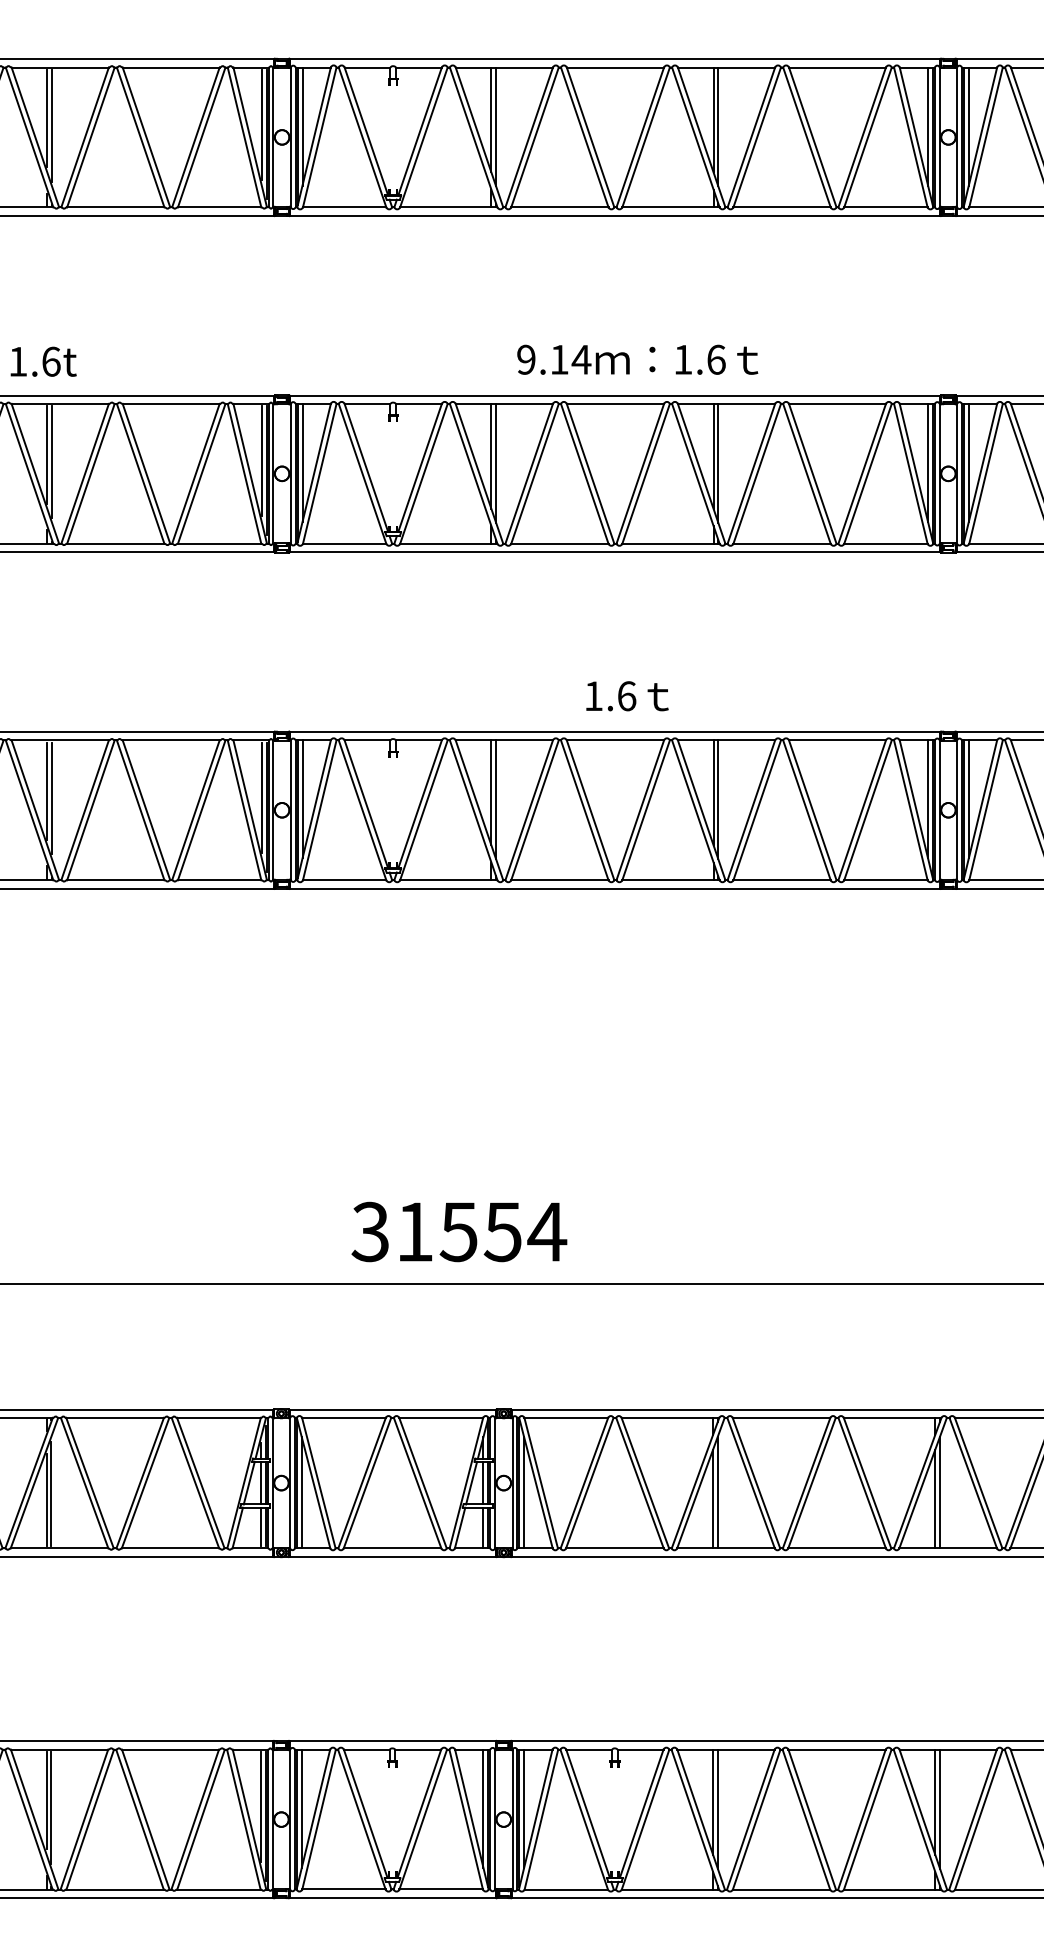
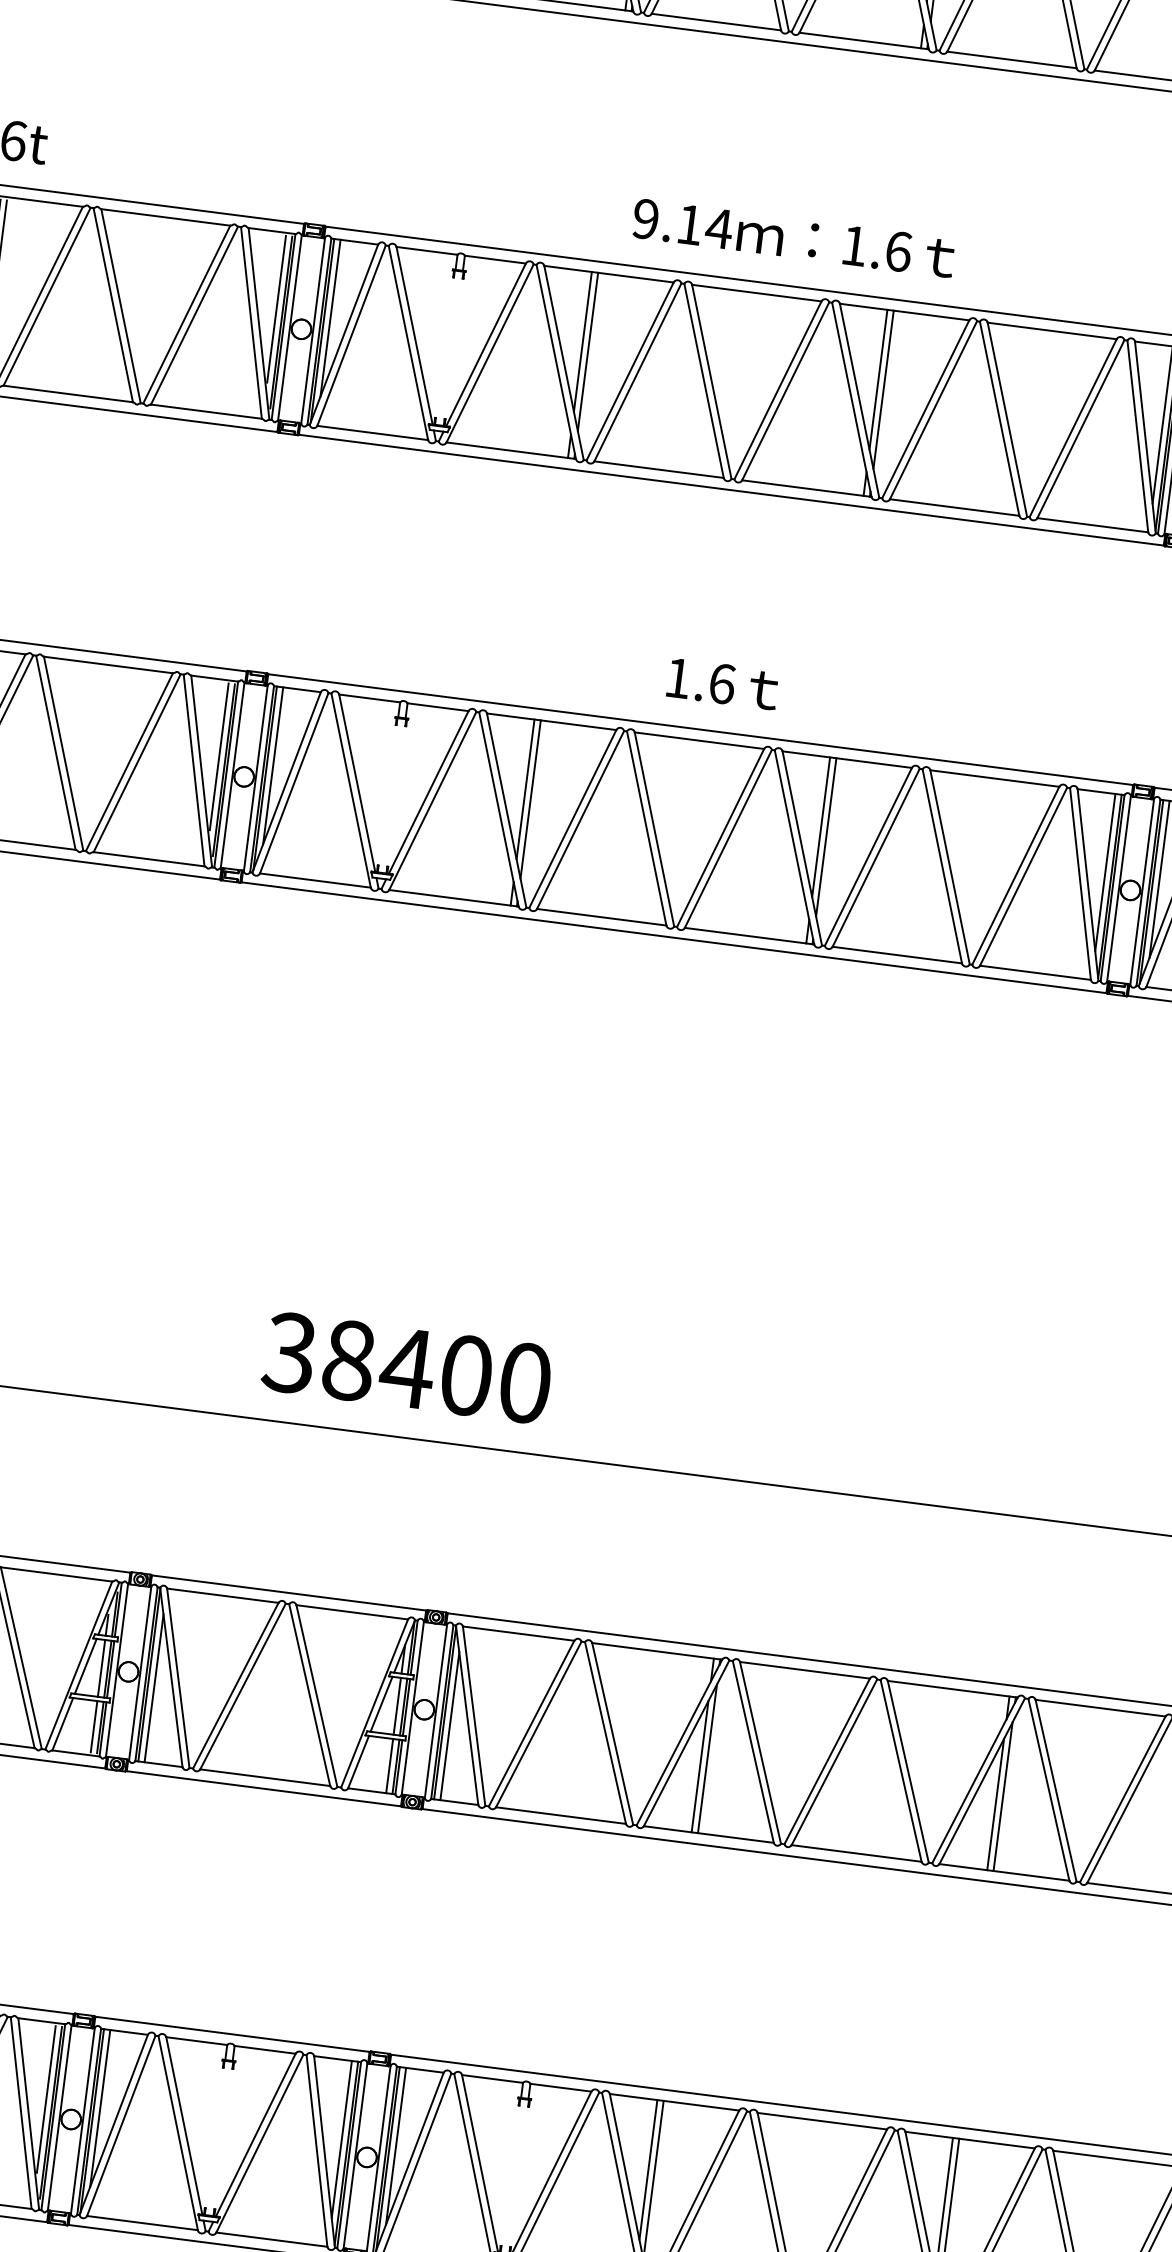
text: (481, 1231) -> (437, 1371), 31554 -> 38400

